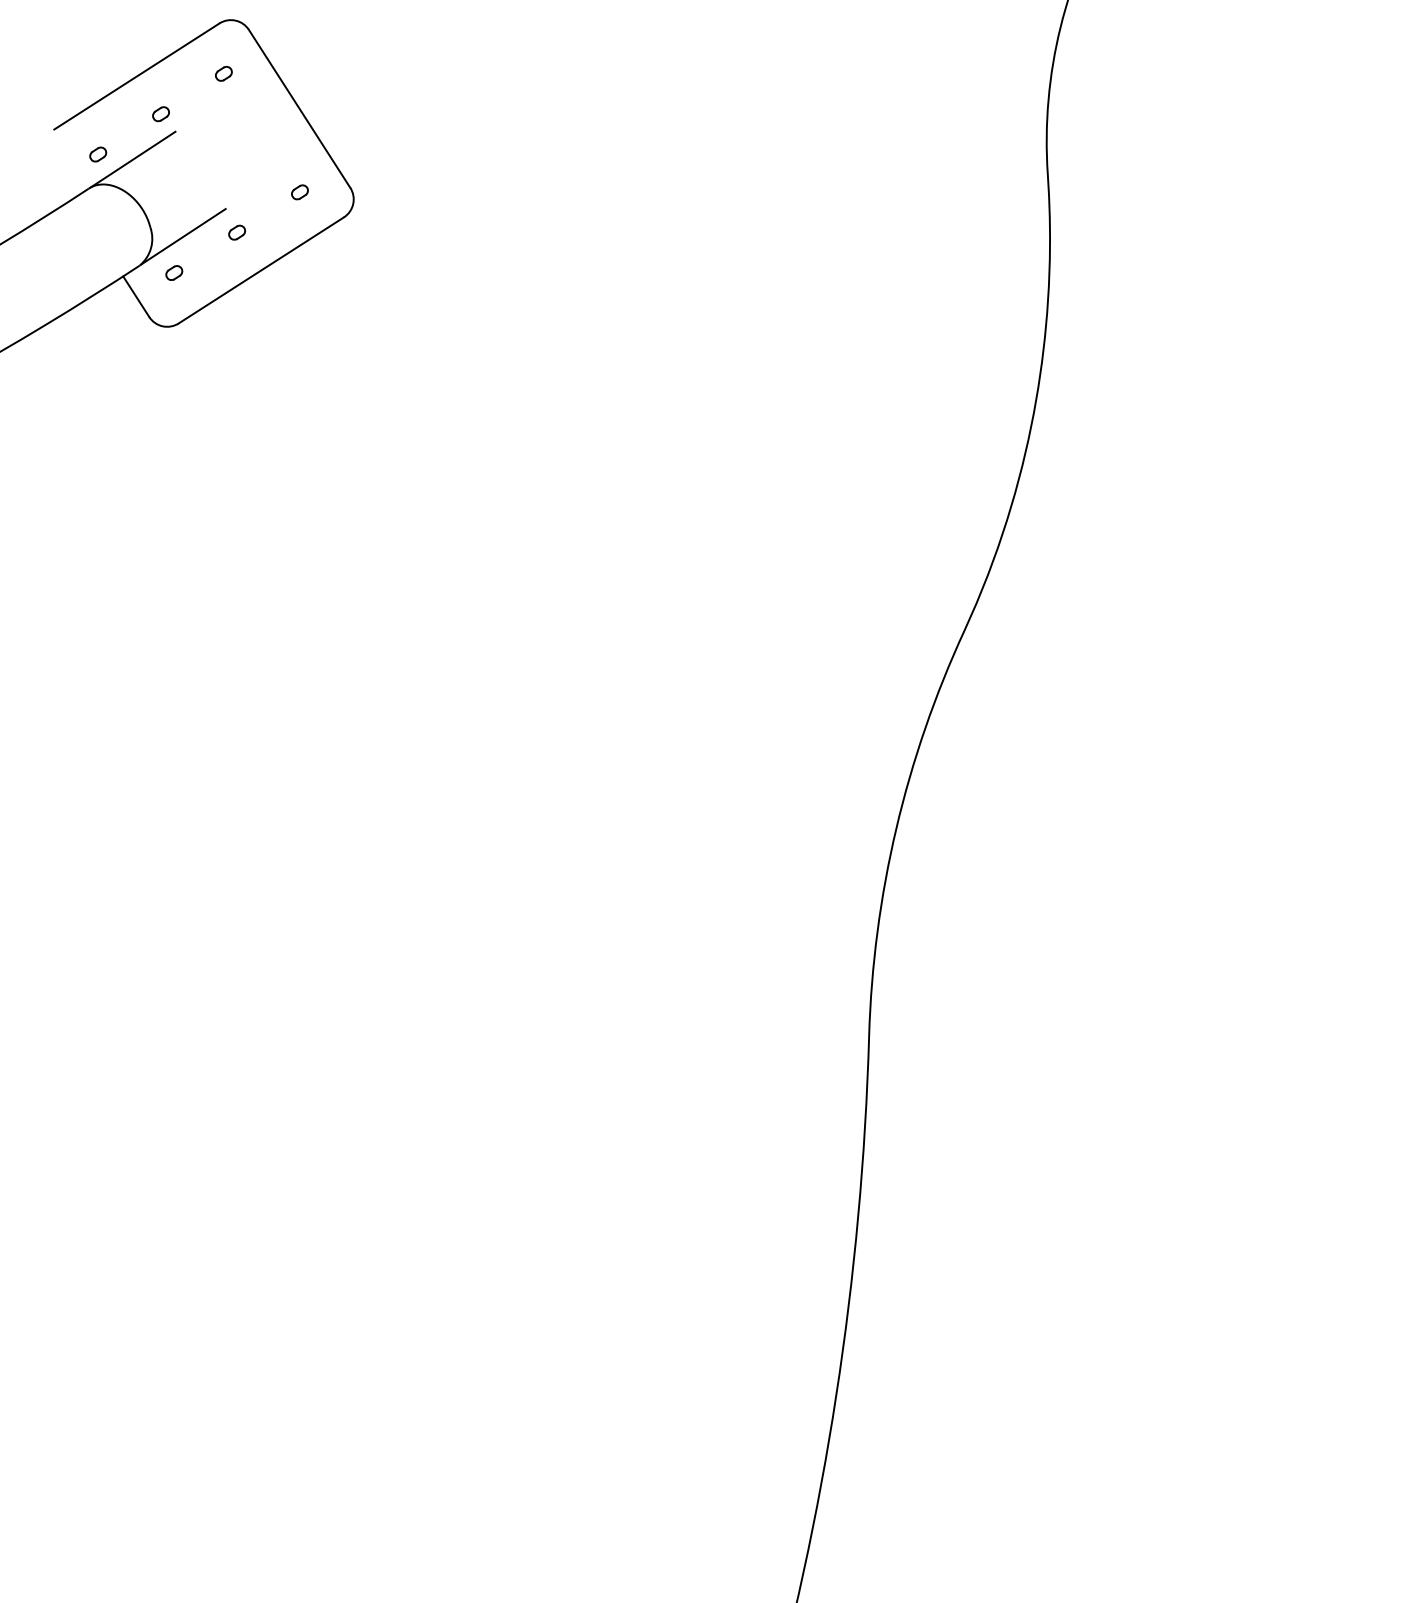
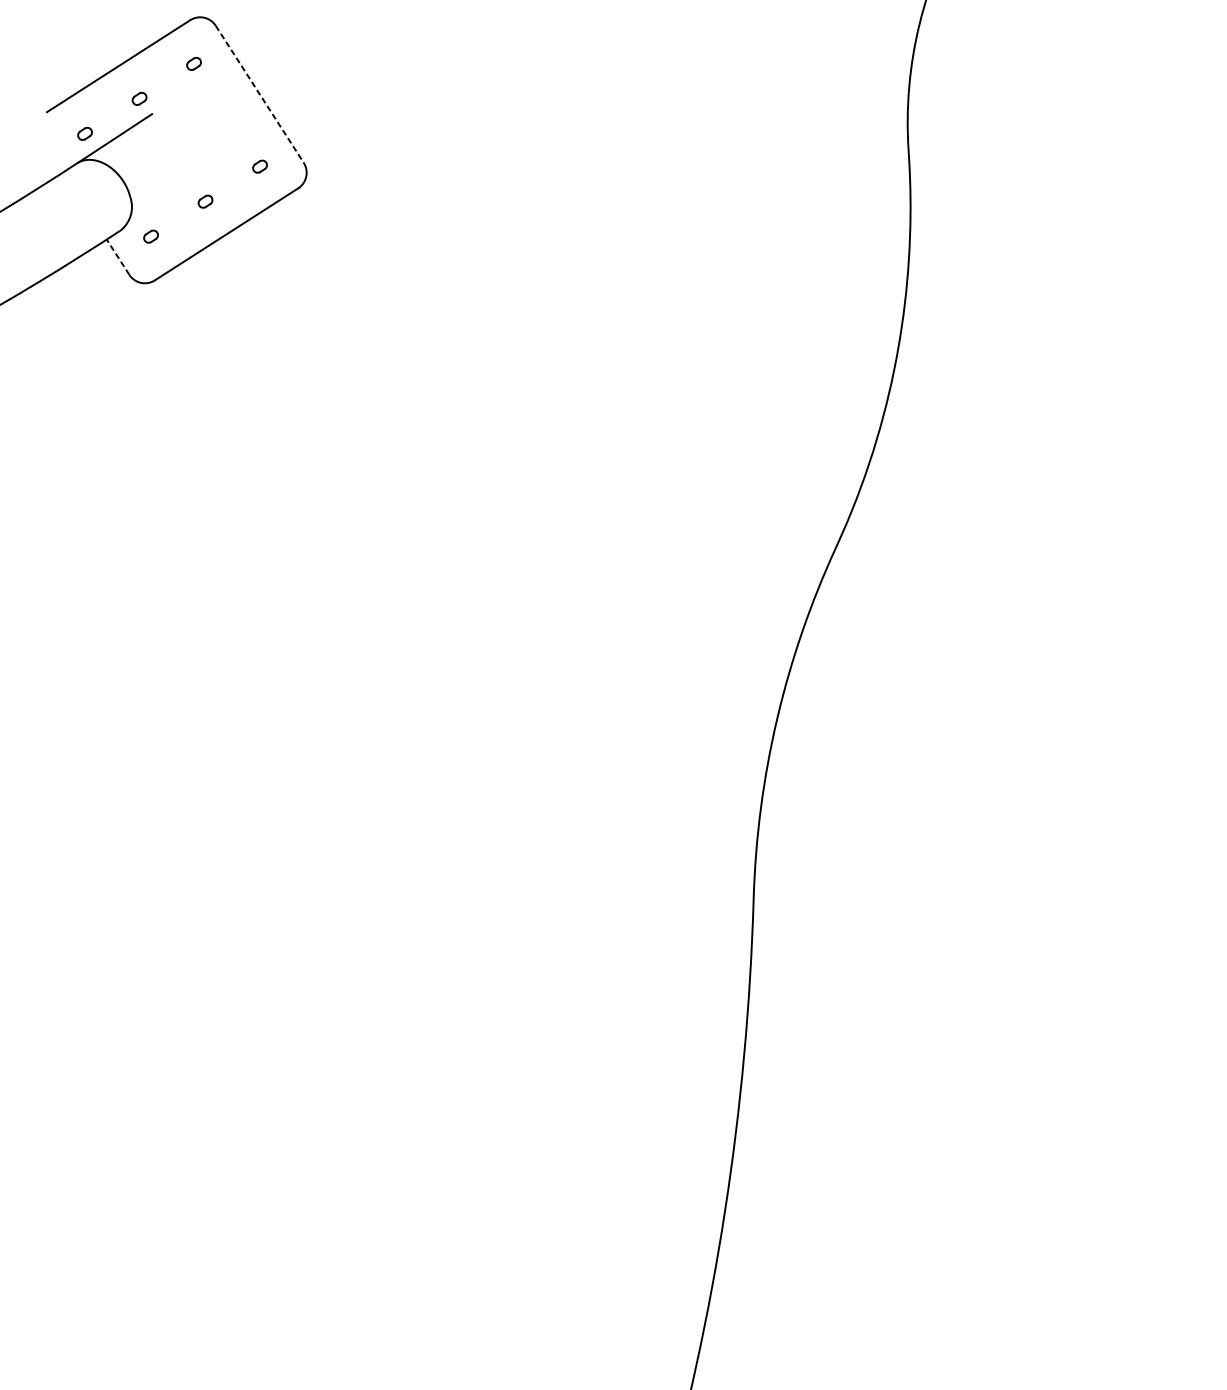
line: (299, 108) -> (259, 93), solid -> dashed
line: (183, 236) -> (159, 204), removed
line: (135, 296) -> (117, 257), solid -> dashed

